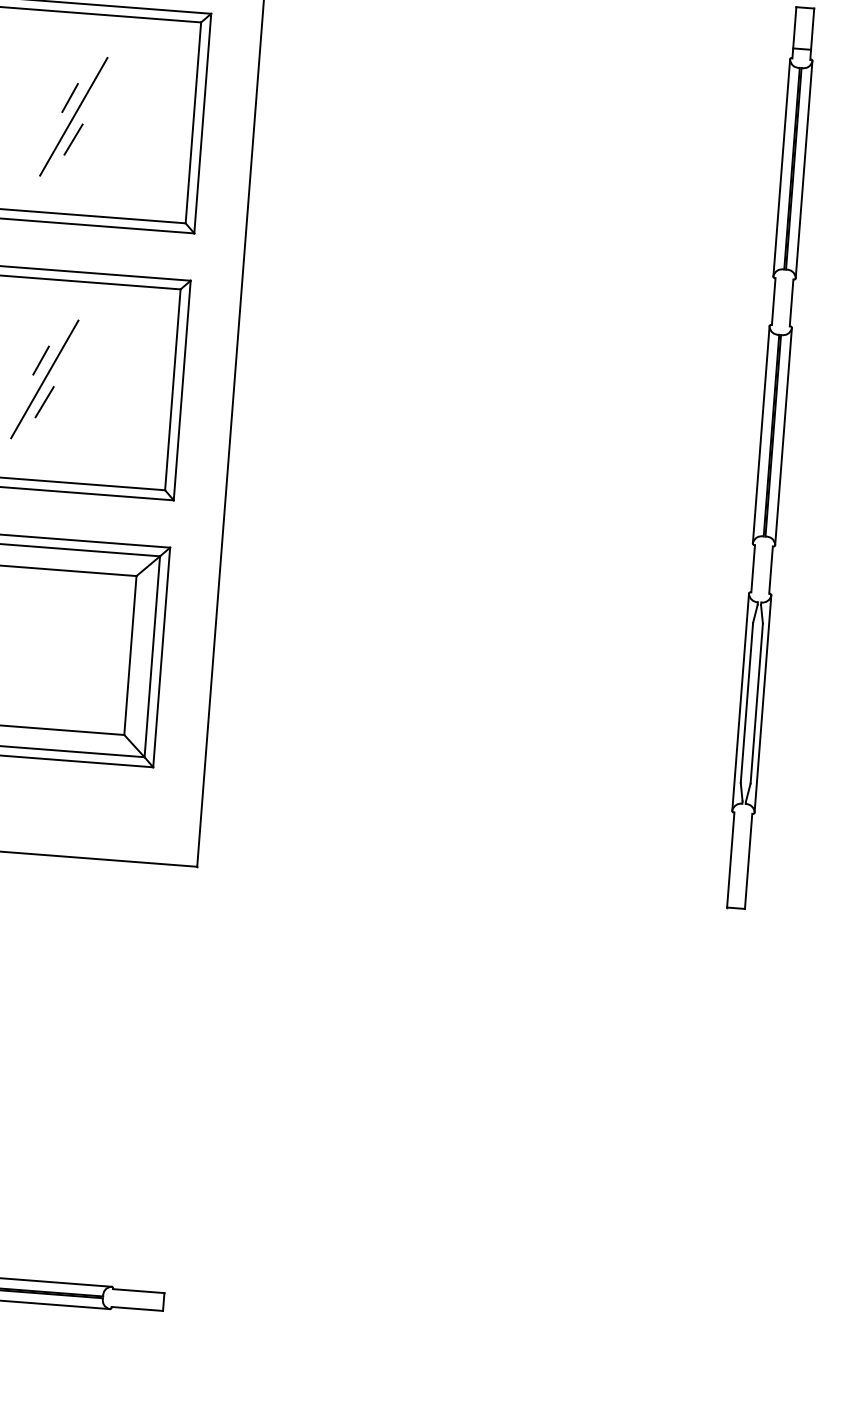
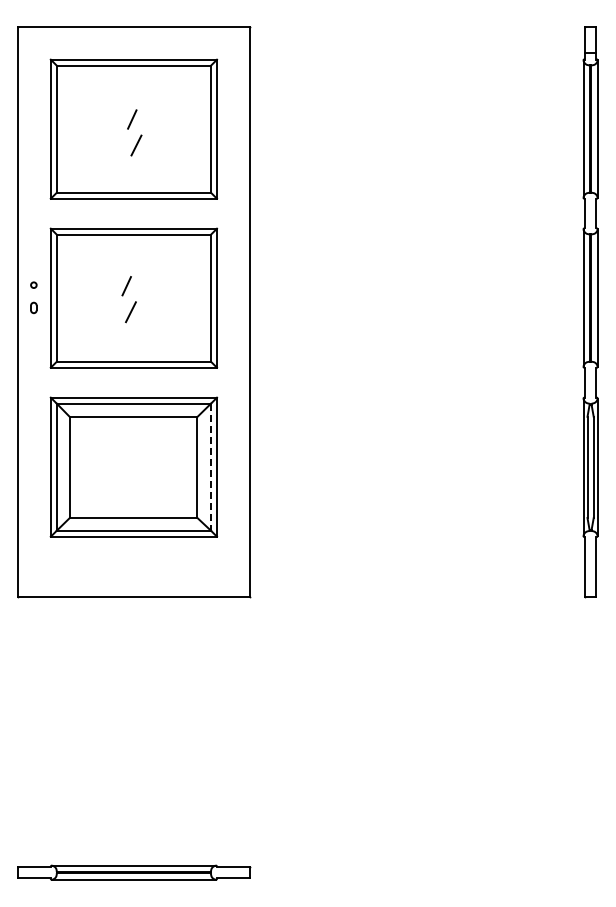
line: (73, 115) -> (135, 130), removed
line: (44, 378) -> (129, 297), removed
line: (152, 657) -> (211, 467), solid -> dashed

